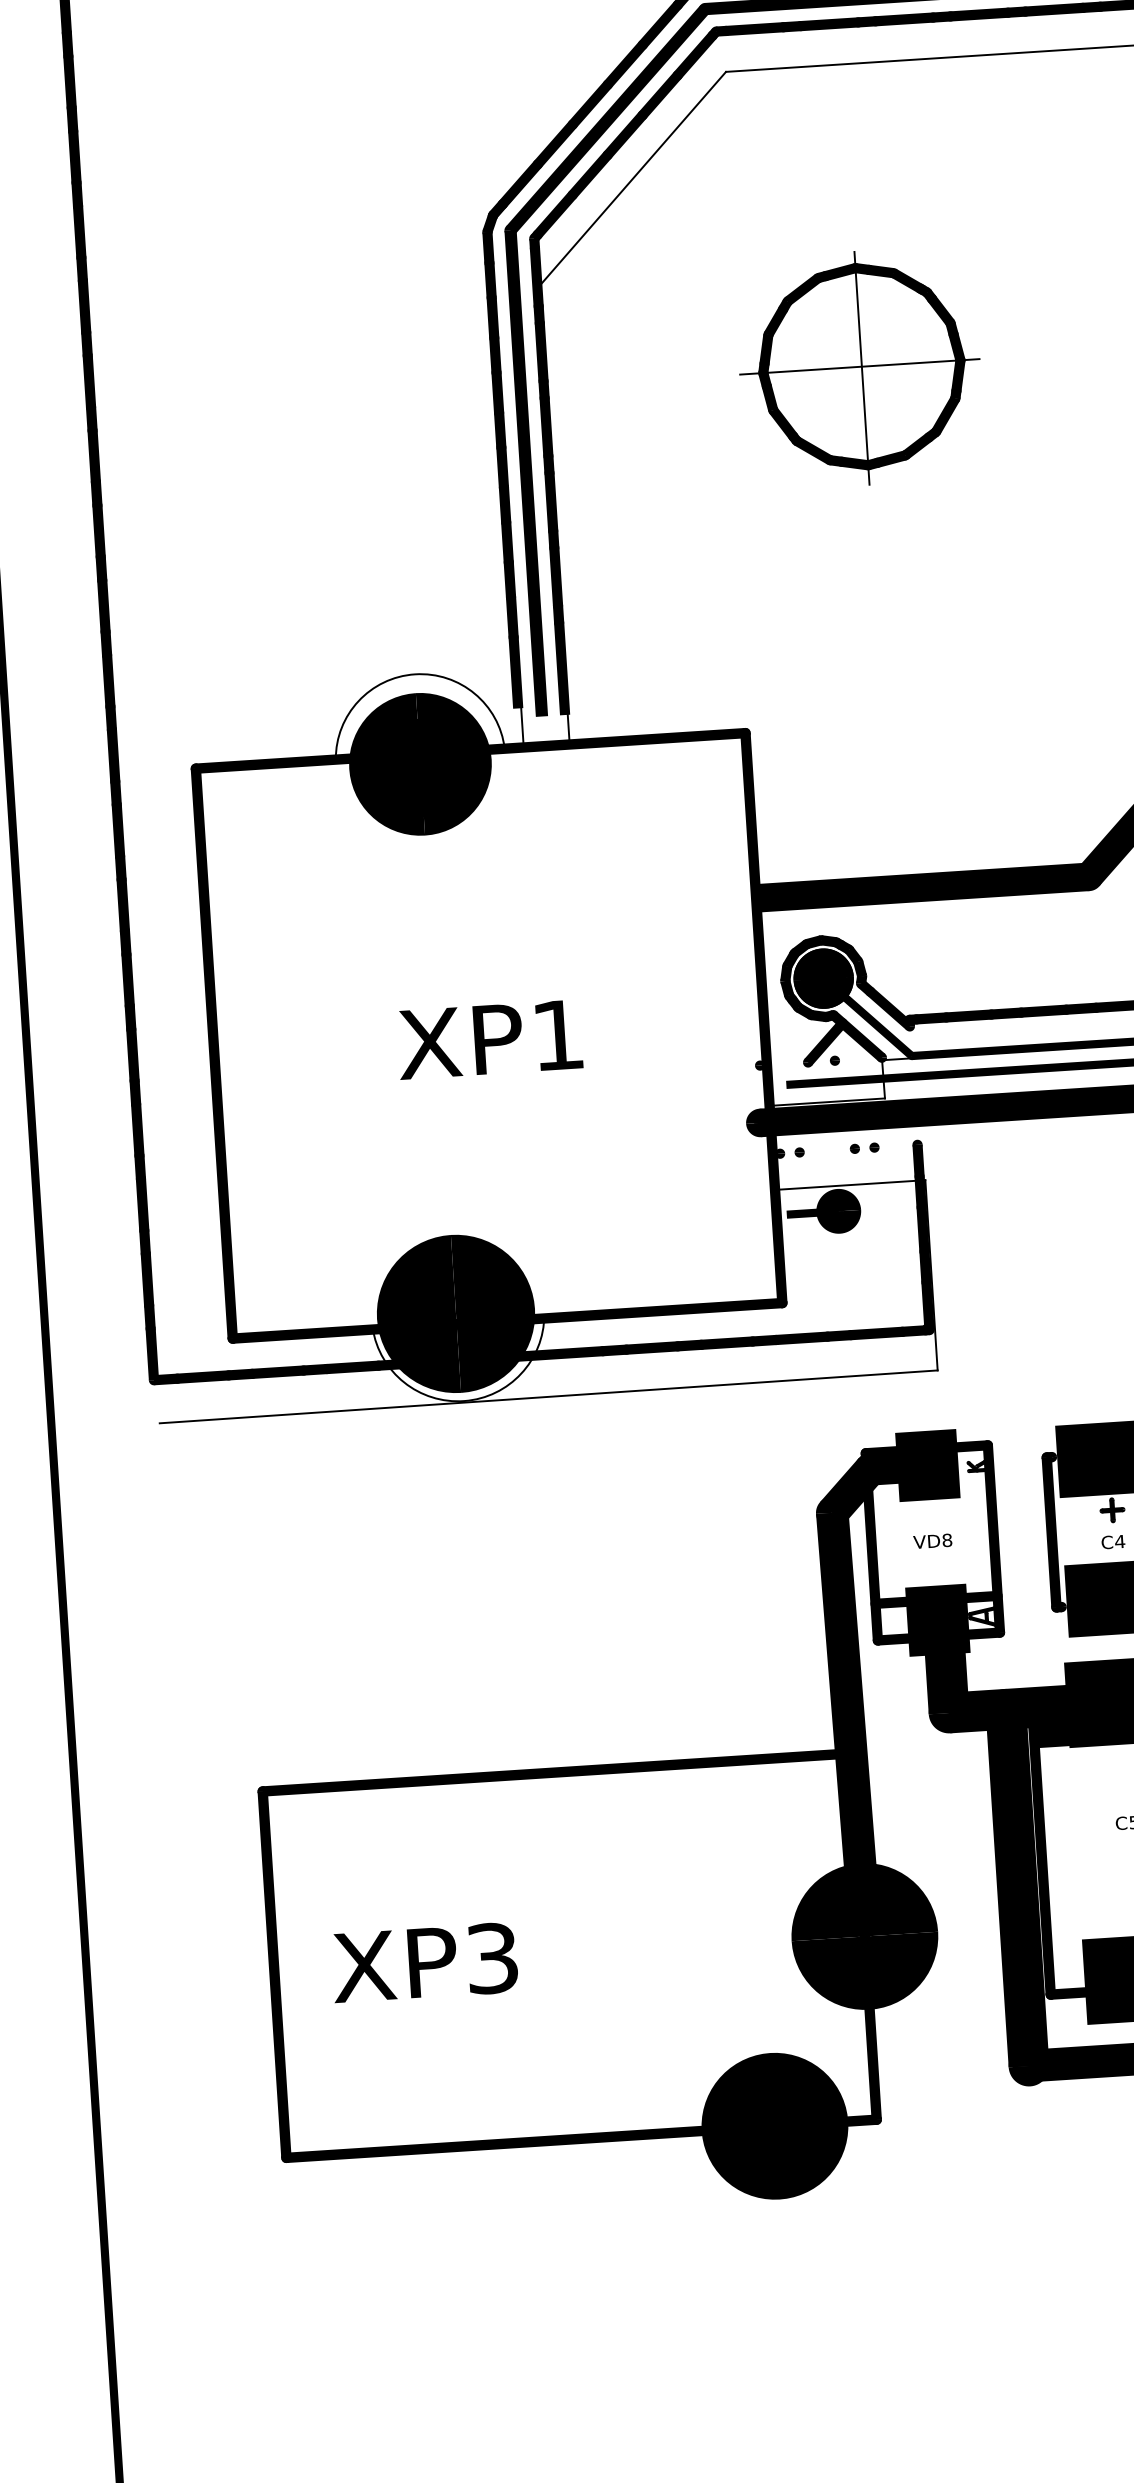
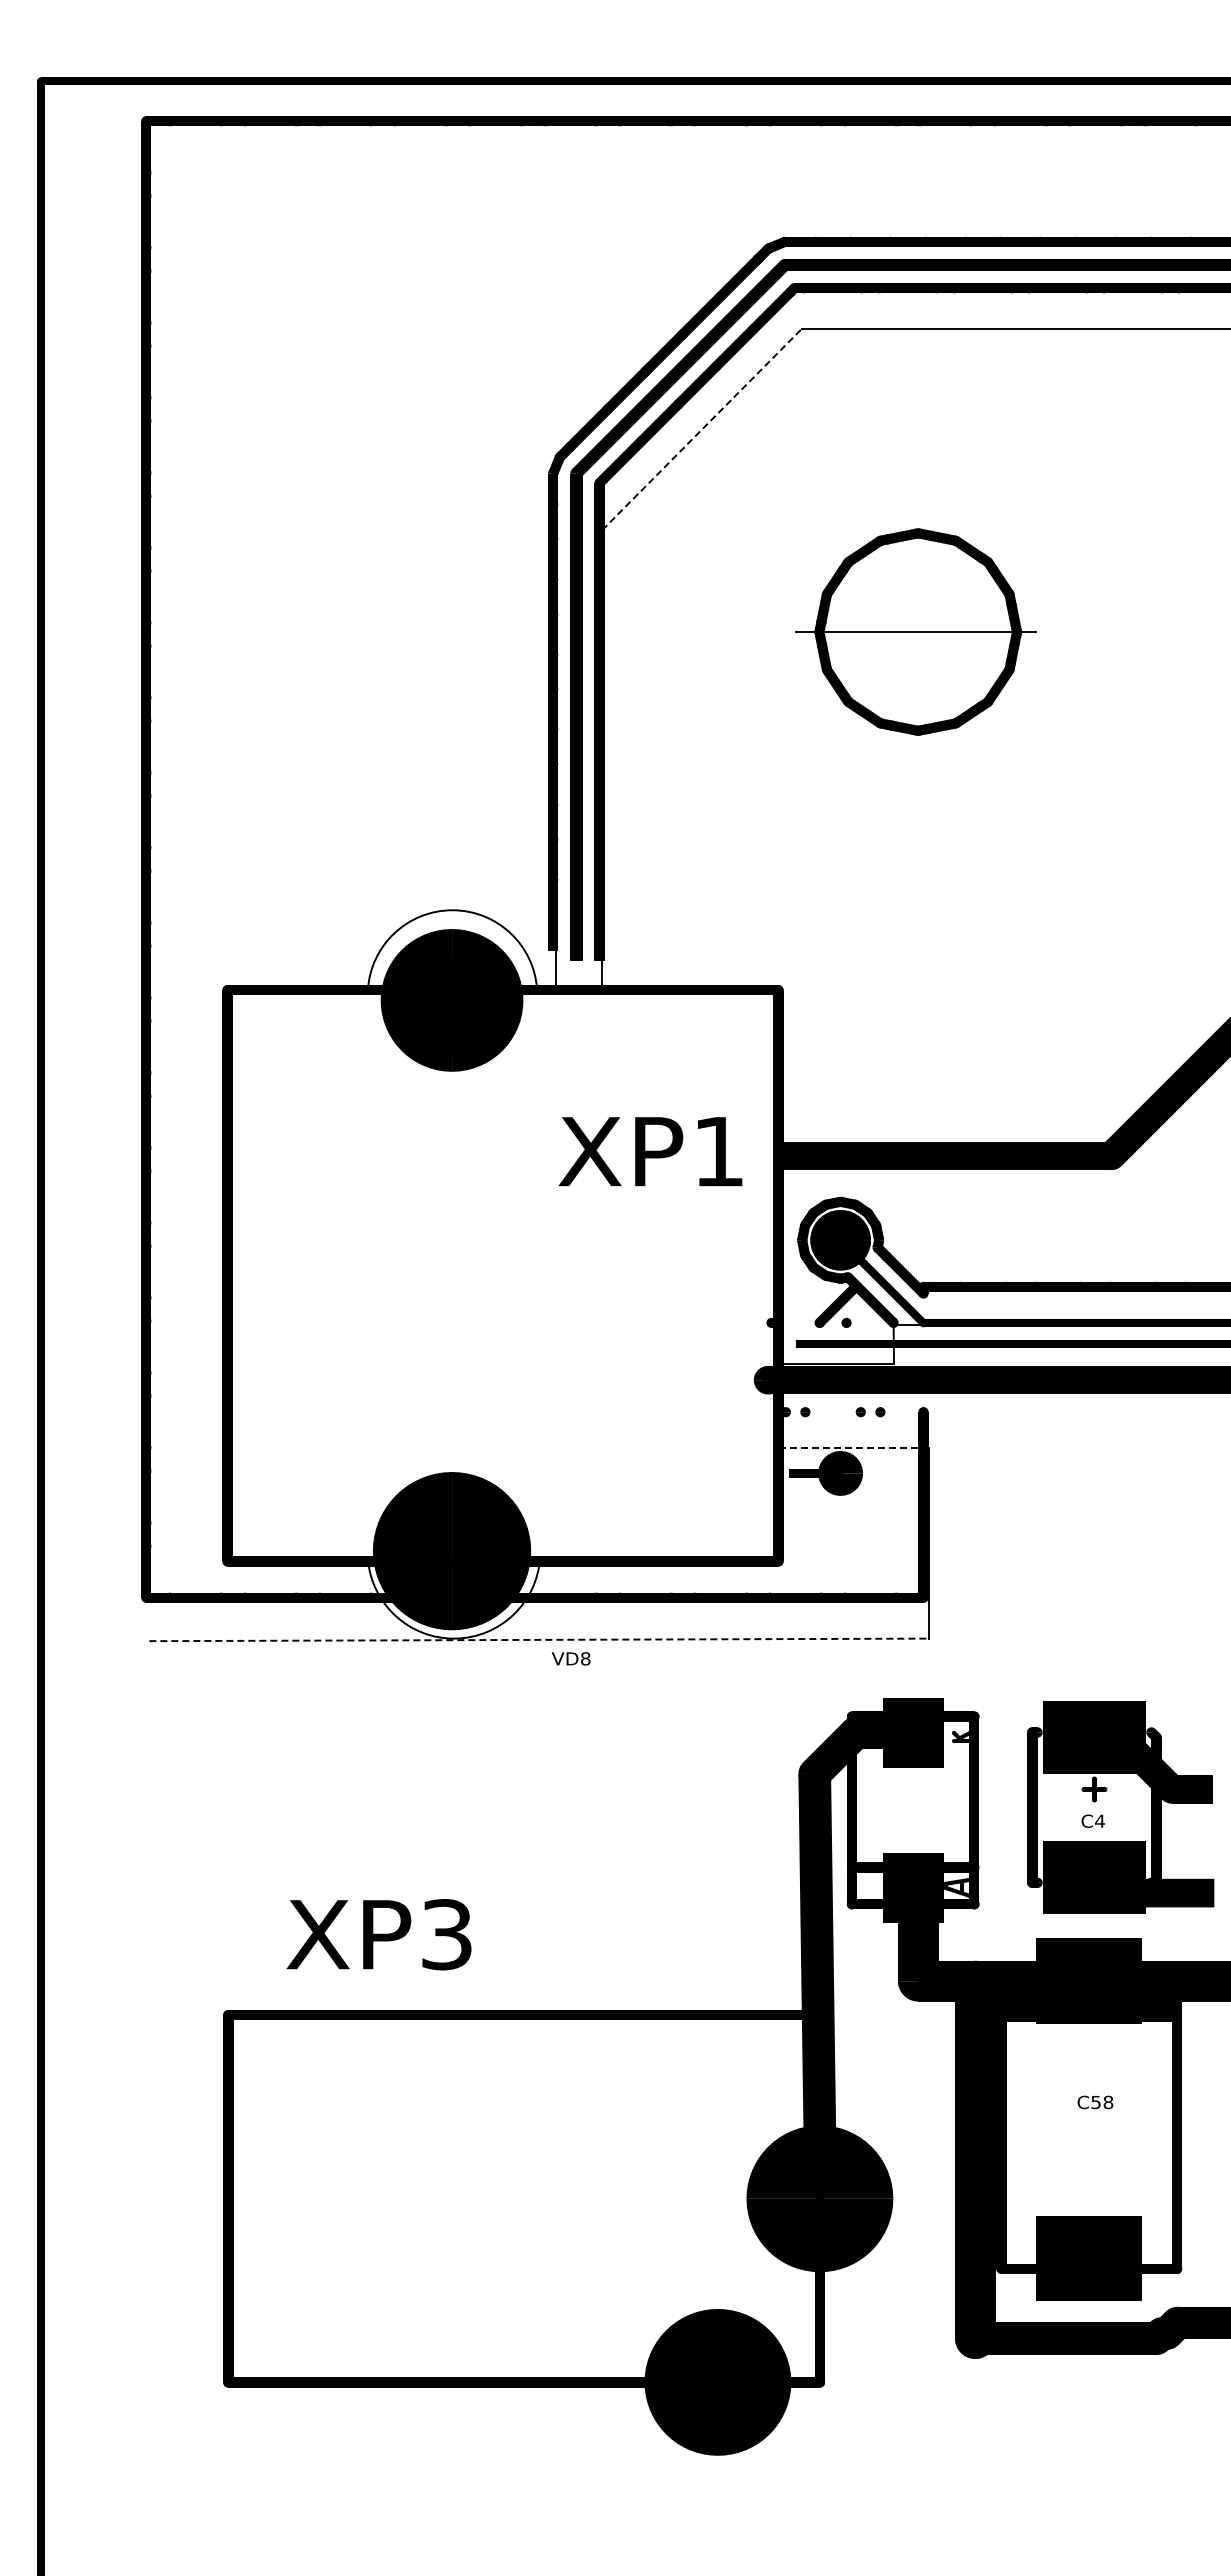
line: (632, 178) -> (701, 429), solid -> dashed
line: (862, 368) -> (918, 633), removed
text: (489, 1039) -> (650, 1151), moved
line: (849, 1184) -> (853, 1447), solid -> dashed
line: (548, 1396) -> (539, 1639), solid -> dashed
text: (932, 1541) -> (570, 1658), moved
text: (424, 1962) -> (378, 1934), moved

